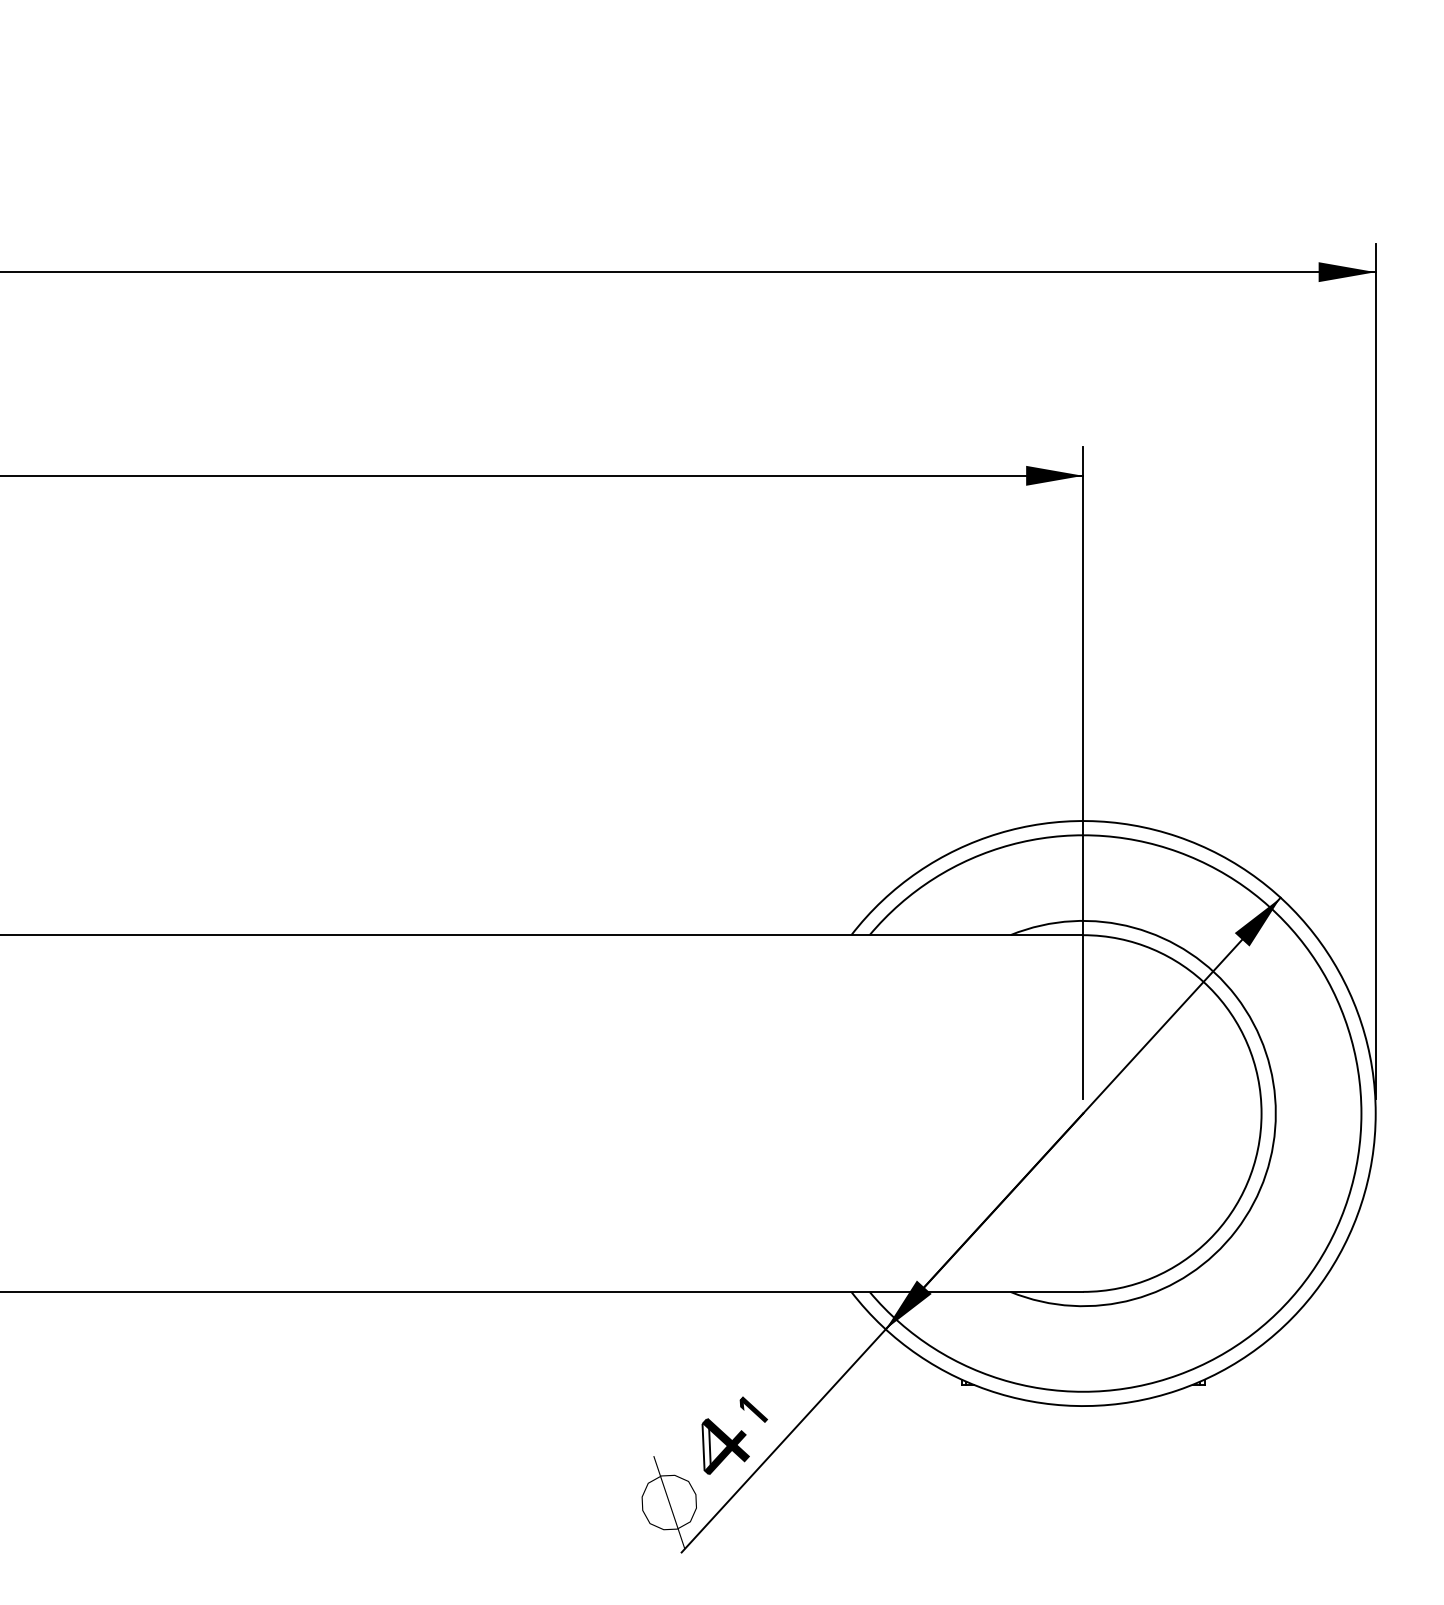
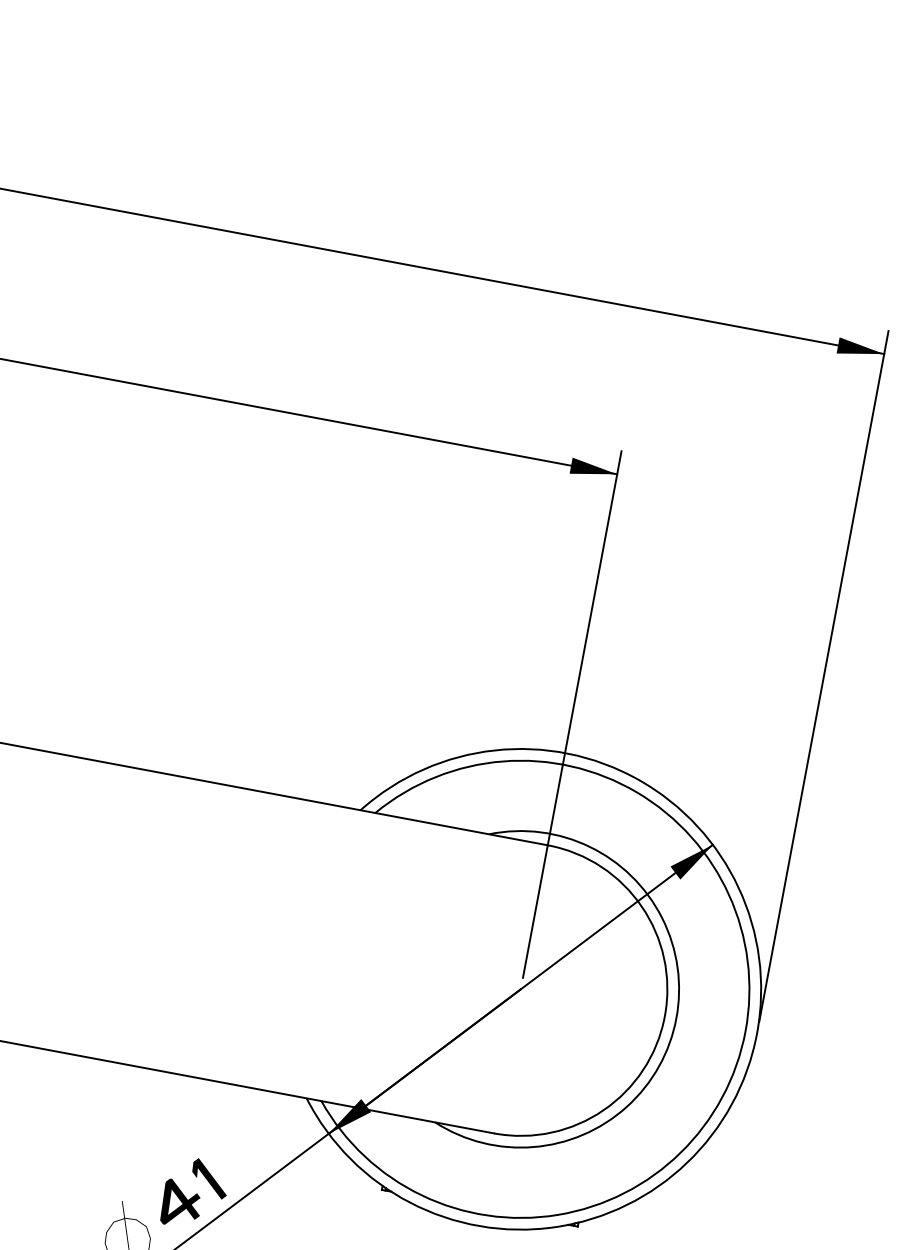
part: (753, 1409) -> (209, 1178), size x1.67
fill: (706, 1446) -> (166, 1201), added

